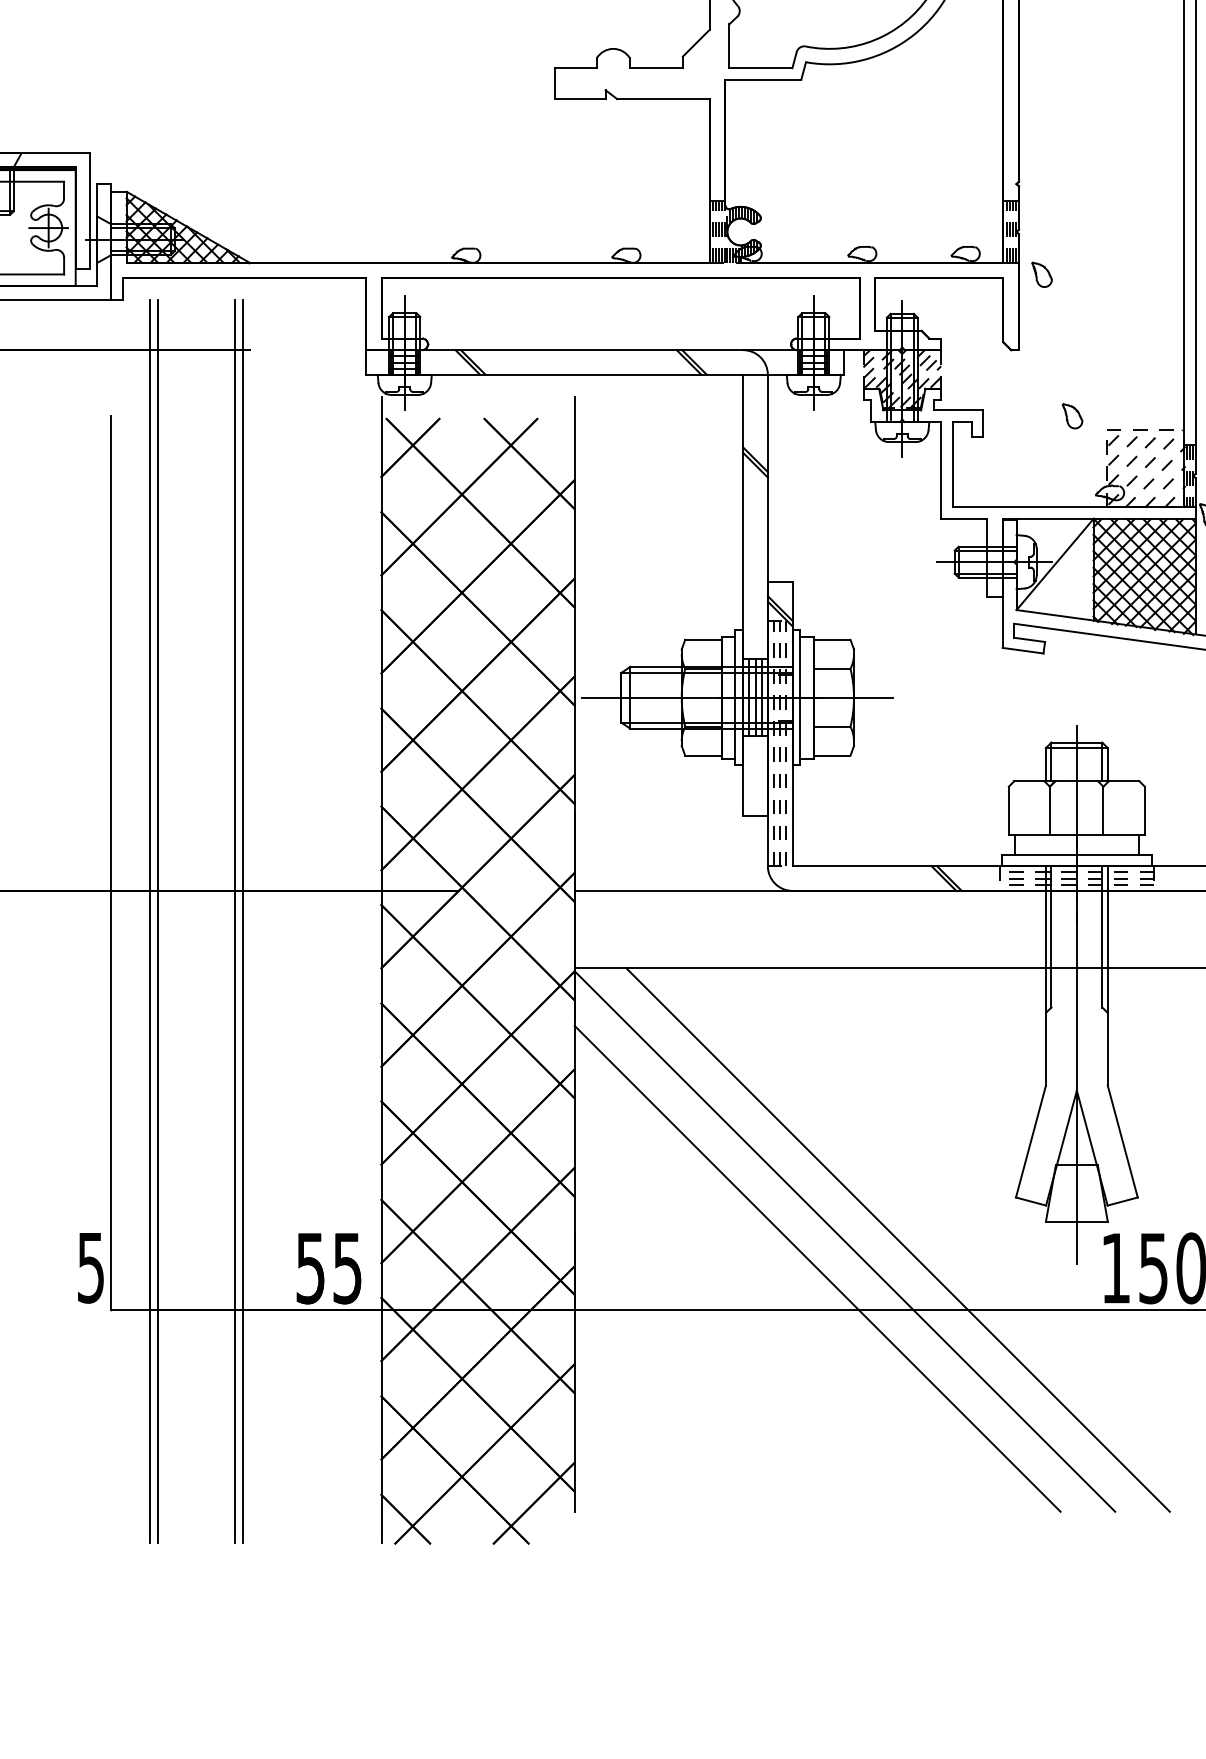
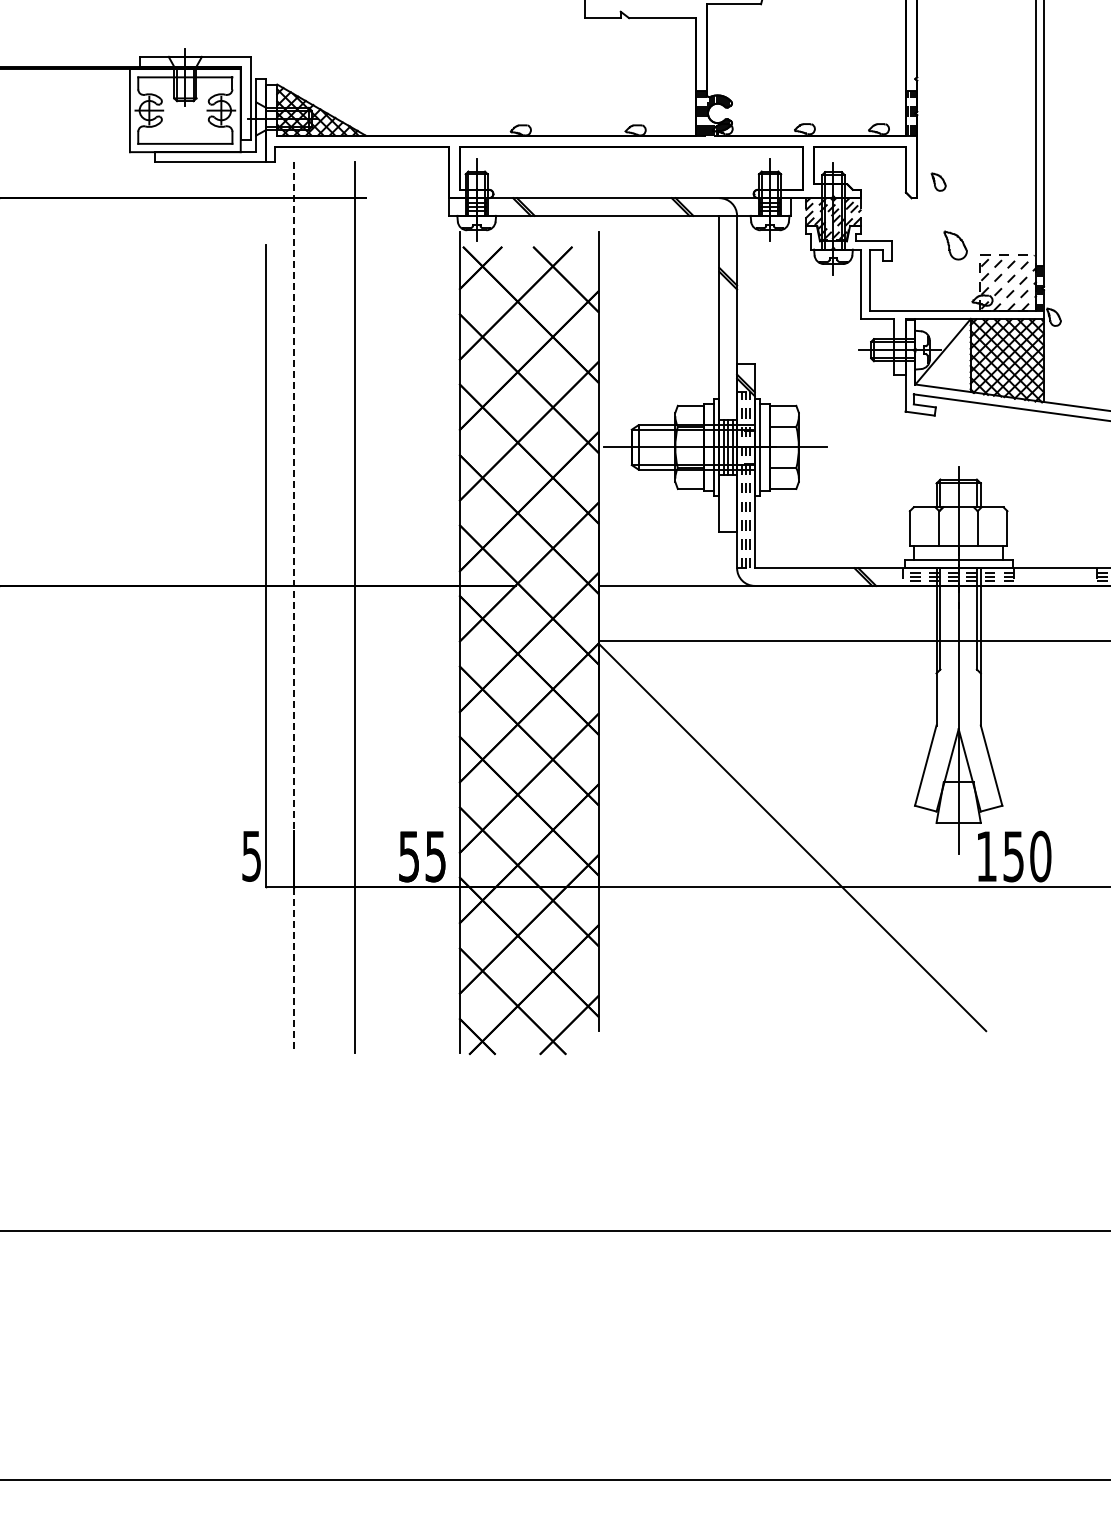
part: (1041, 273) -> (938, 181), moved
part: (1072, 416) -> (955, 245), size x1.6
line: (149, 921) -> (293, 607), solid -> dashed
line: (157, 921) -> (299, 607), removed
line: (242, 921) -> (360, 607), removed
line: (898, 1240) -> (830, 836), removed
line: (817, 1268) -> (772, 856), removed

